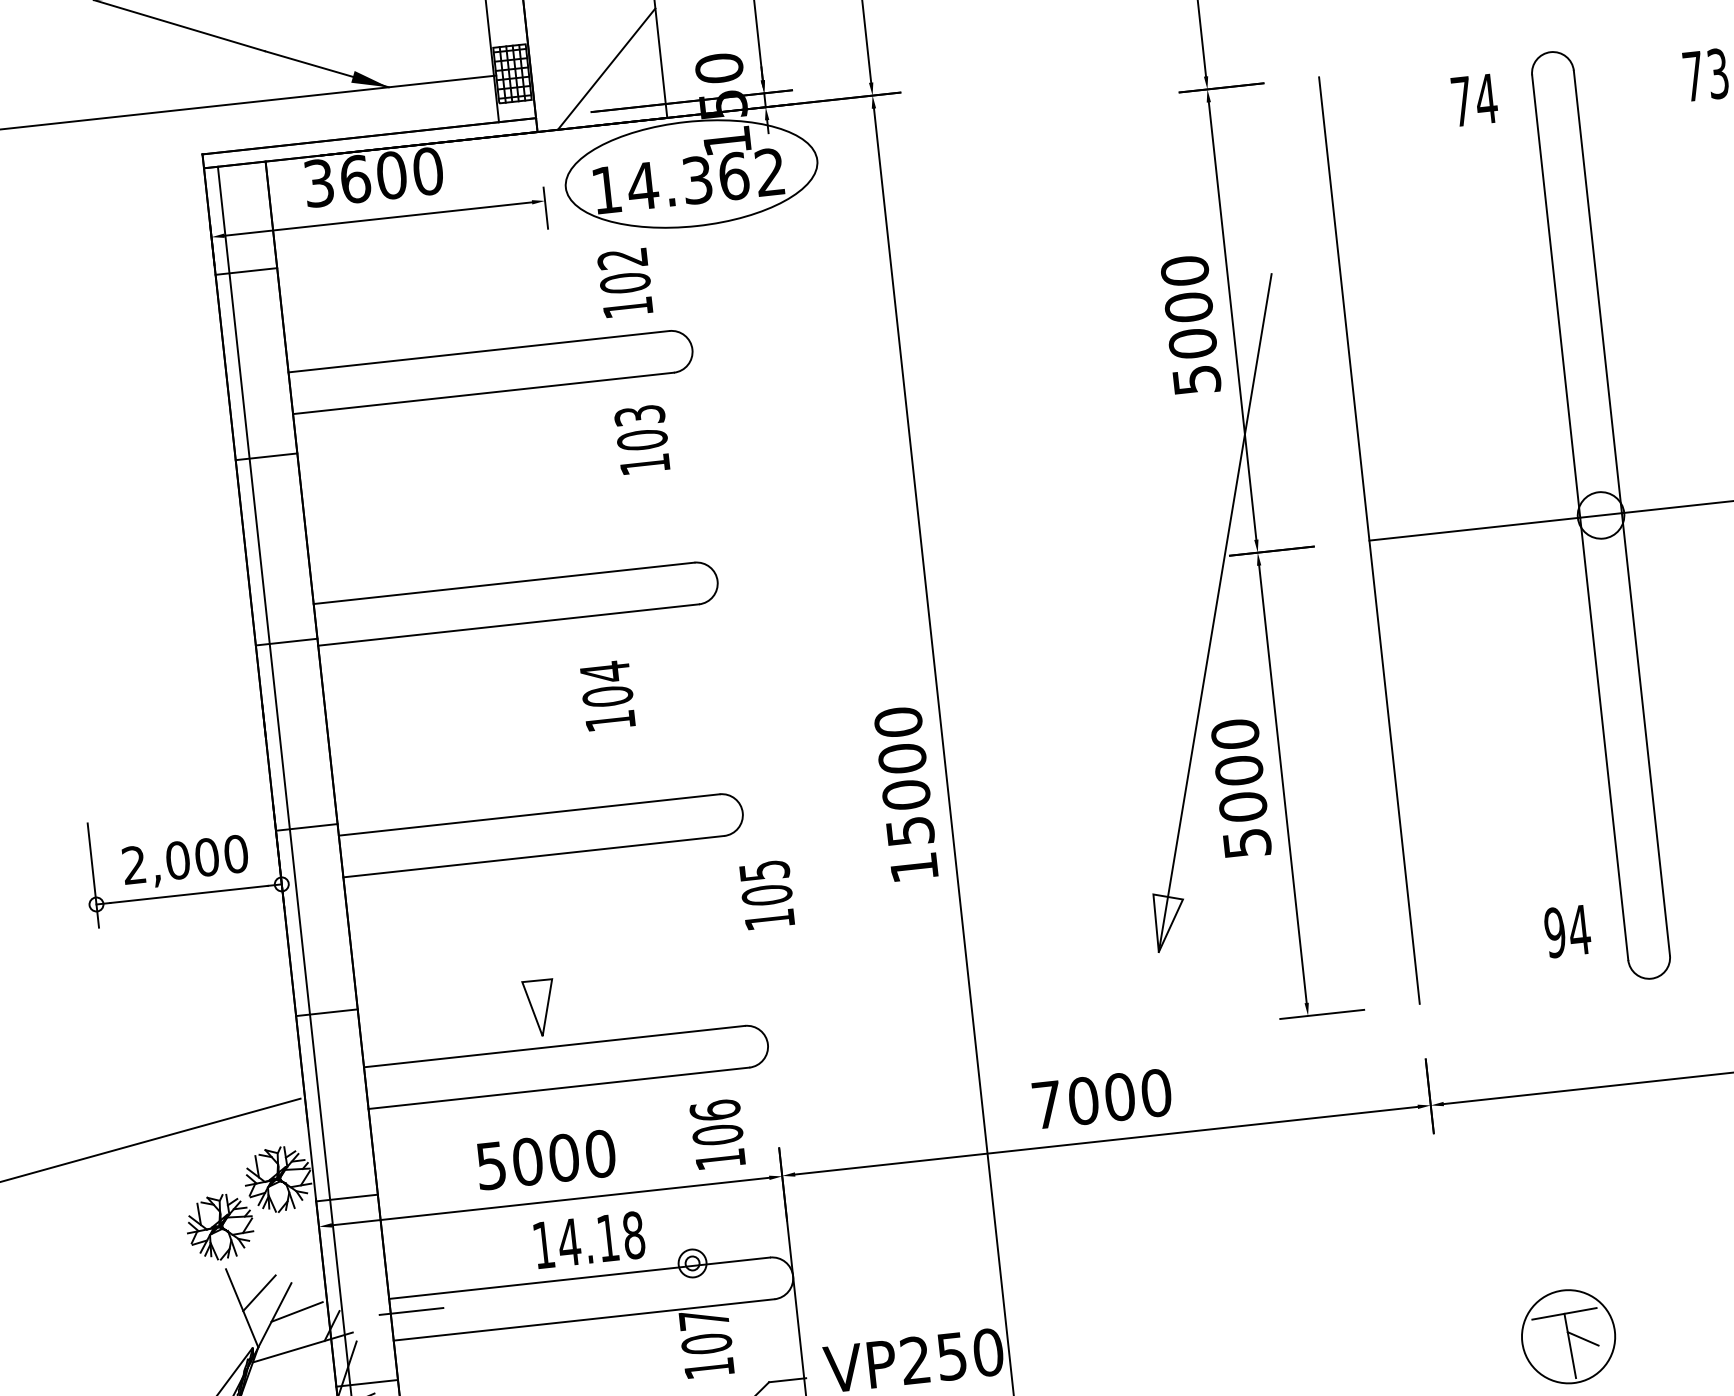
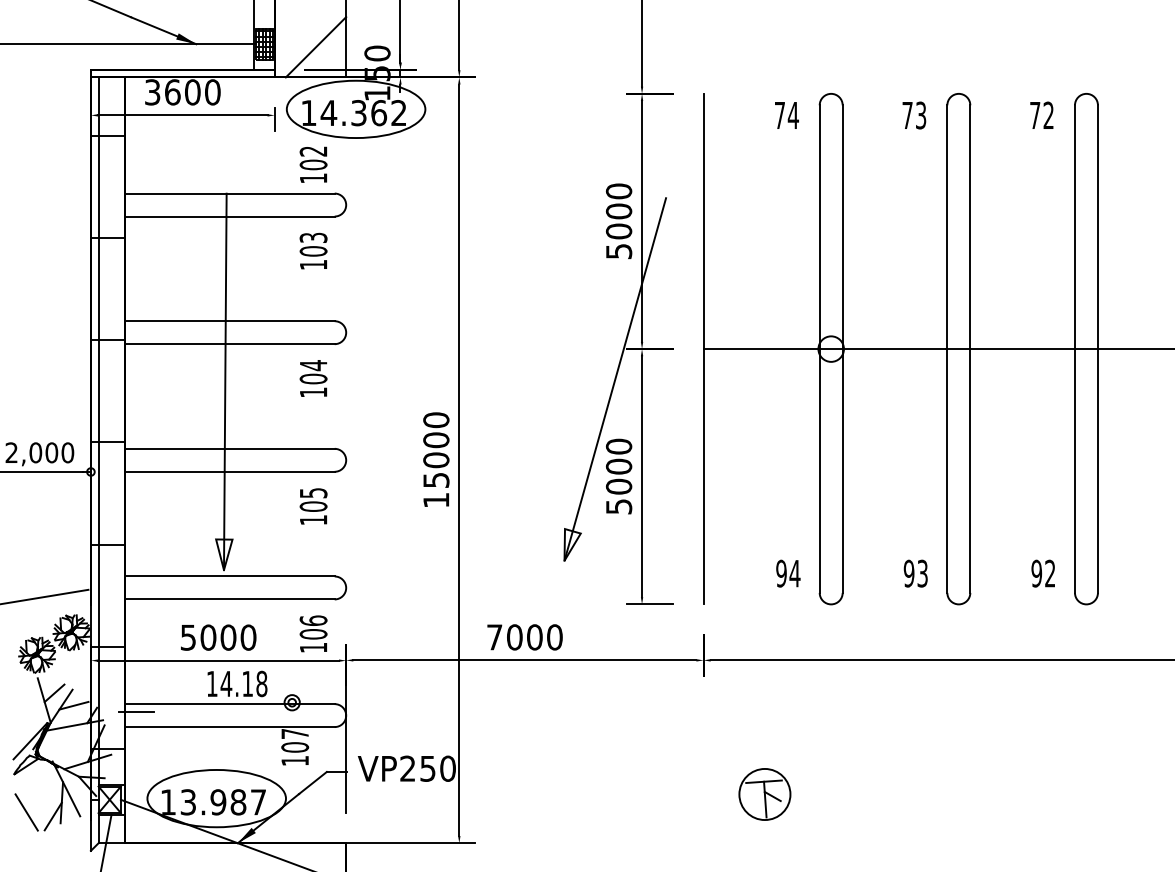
line: (506, 693) -> (224, 381), added
text: (607, 695) -> (313, 378), moved
text: (766, 895) -> (313, 506), moved

